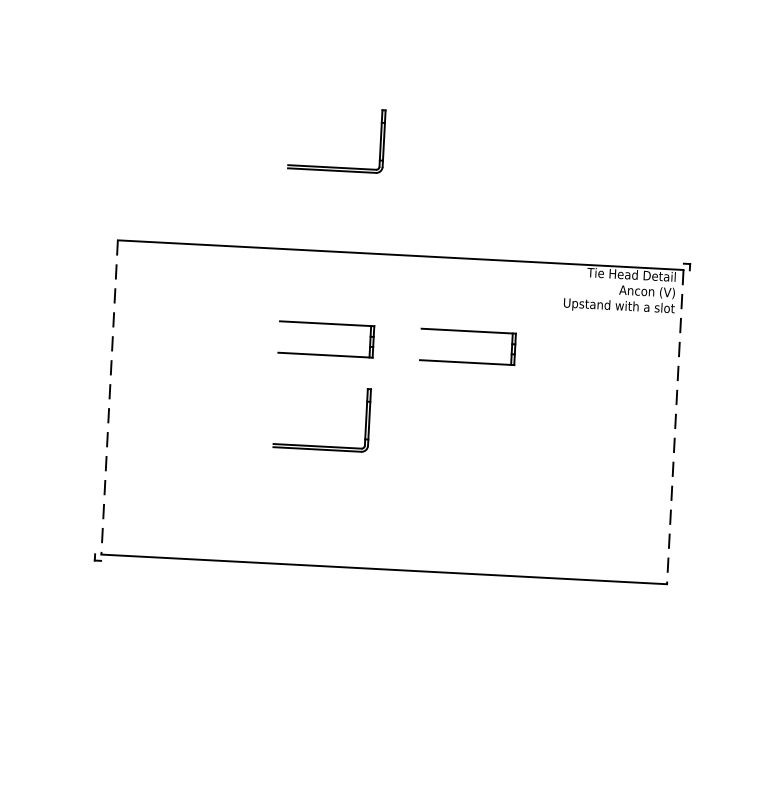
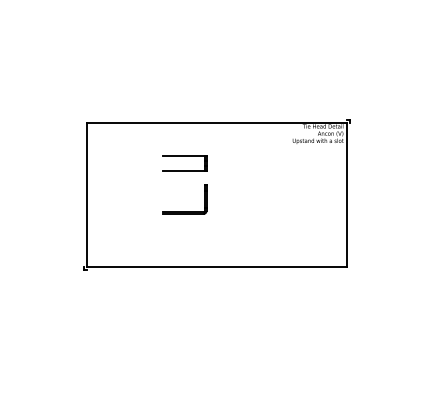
part: (334, 165) -> (184, 83), removed
part: (467, 332) -> (249, 156), removed
line: (110, 398) -> (87, 195), dashed -> solid
line: (674, 428) -> (346, 195), dashed -> solid

